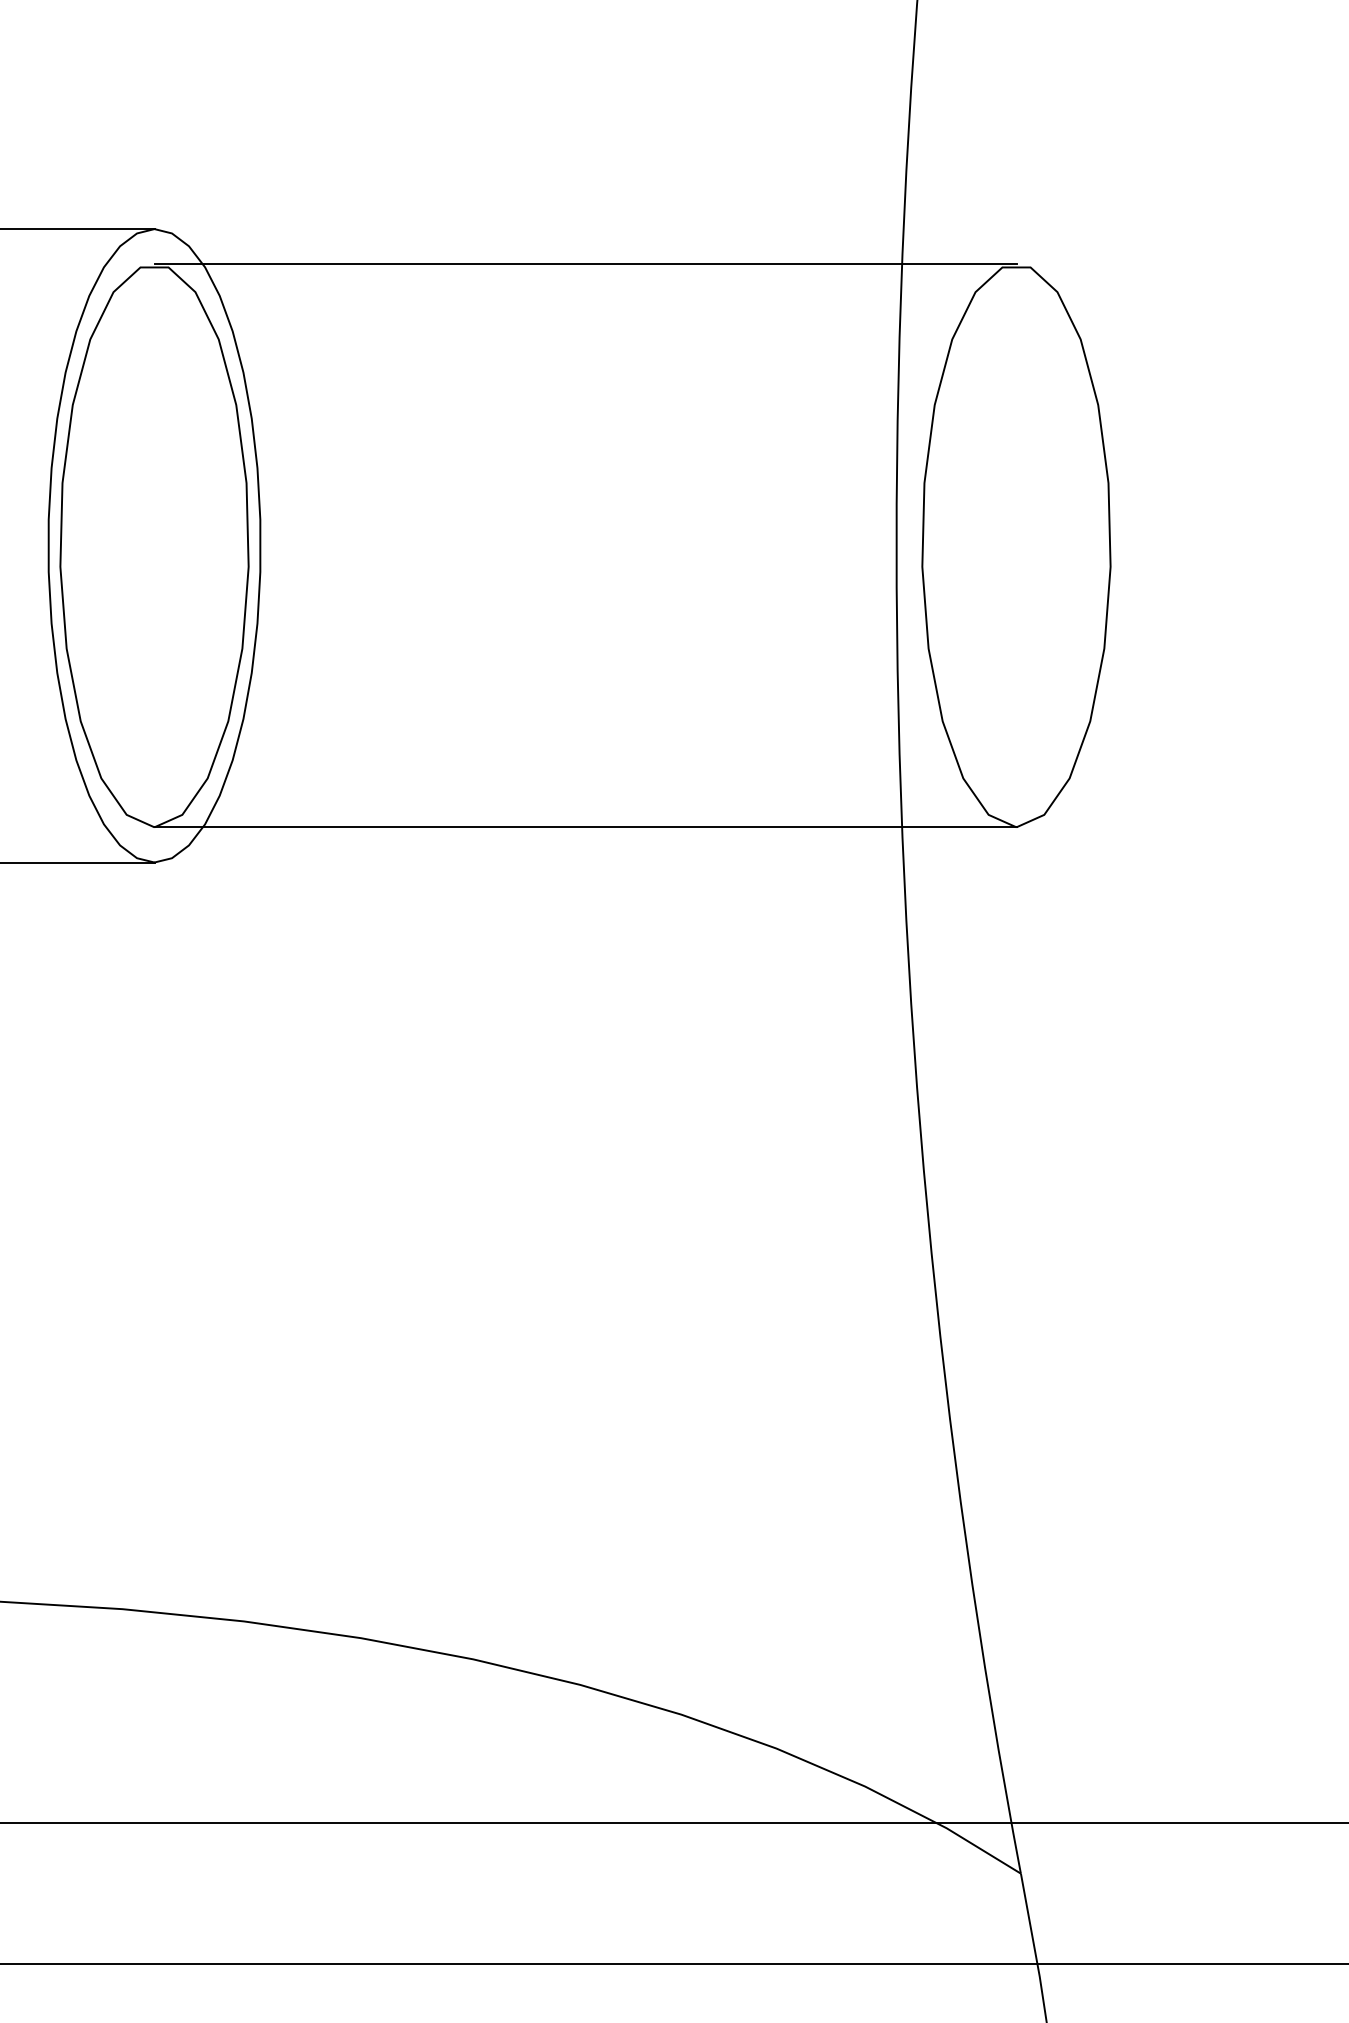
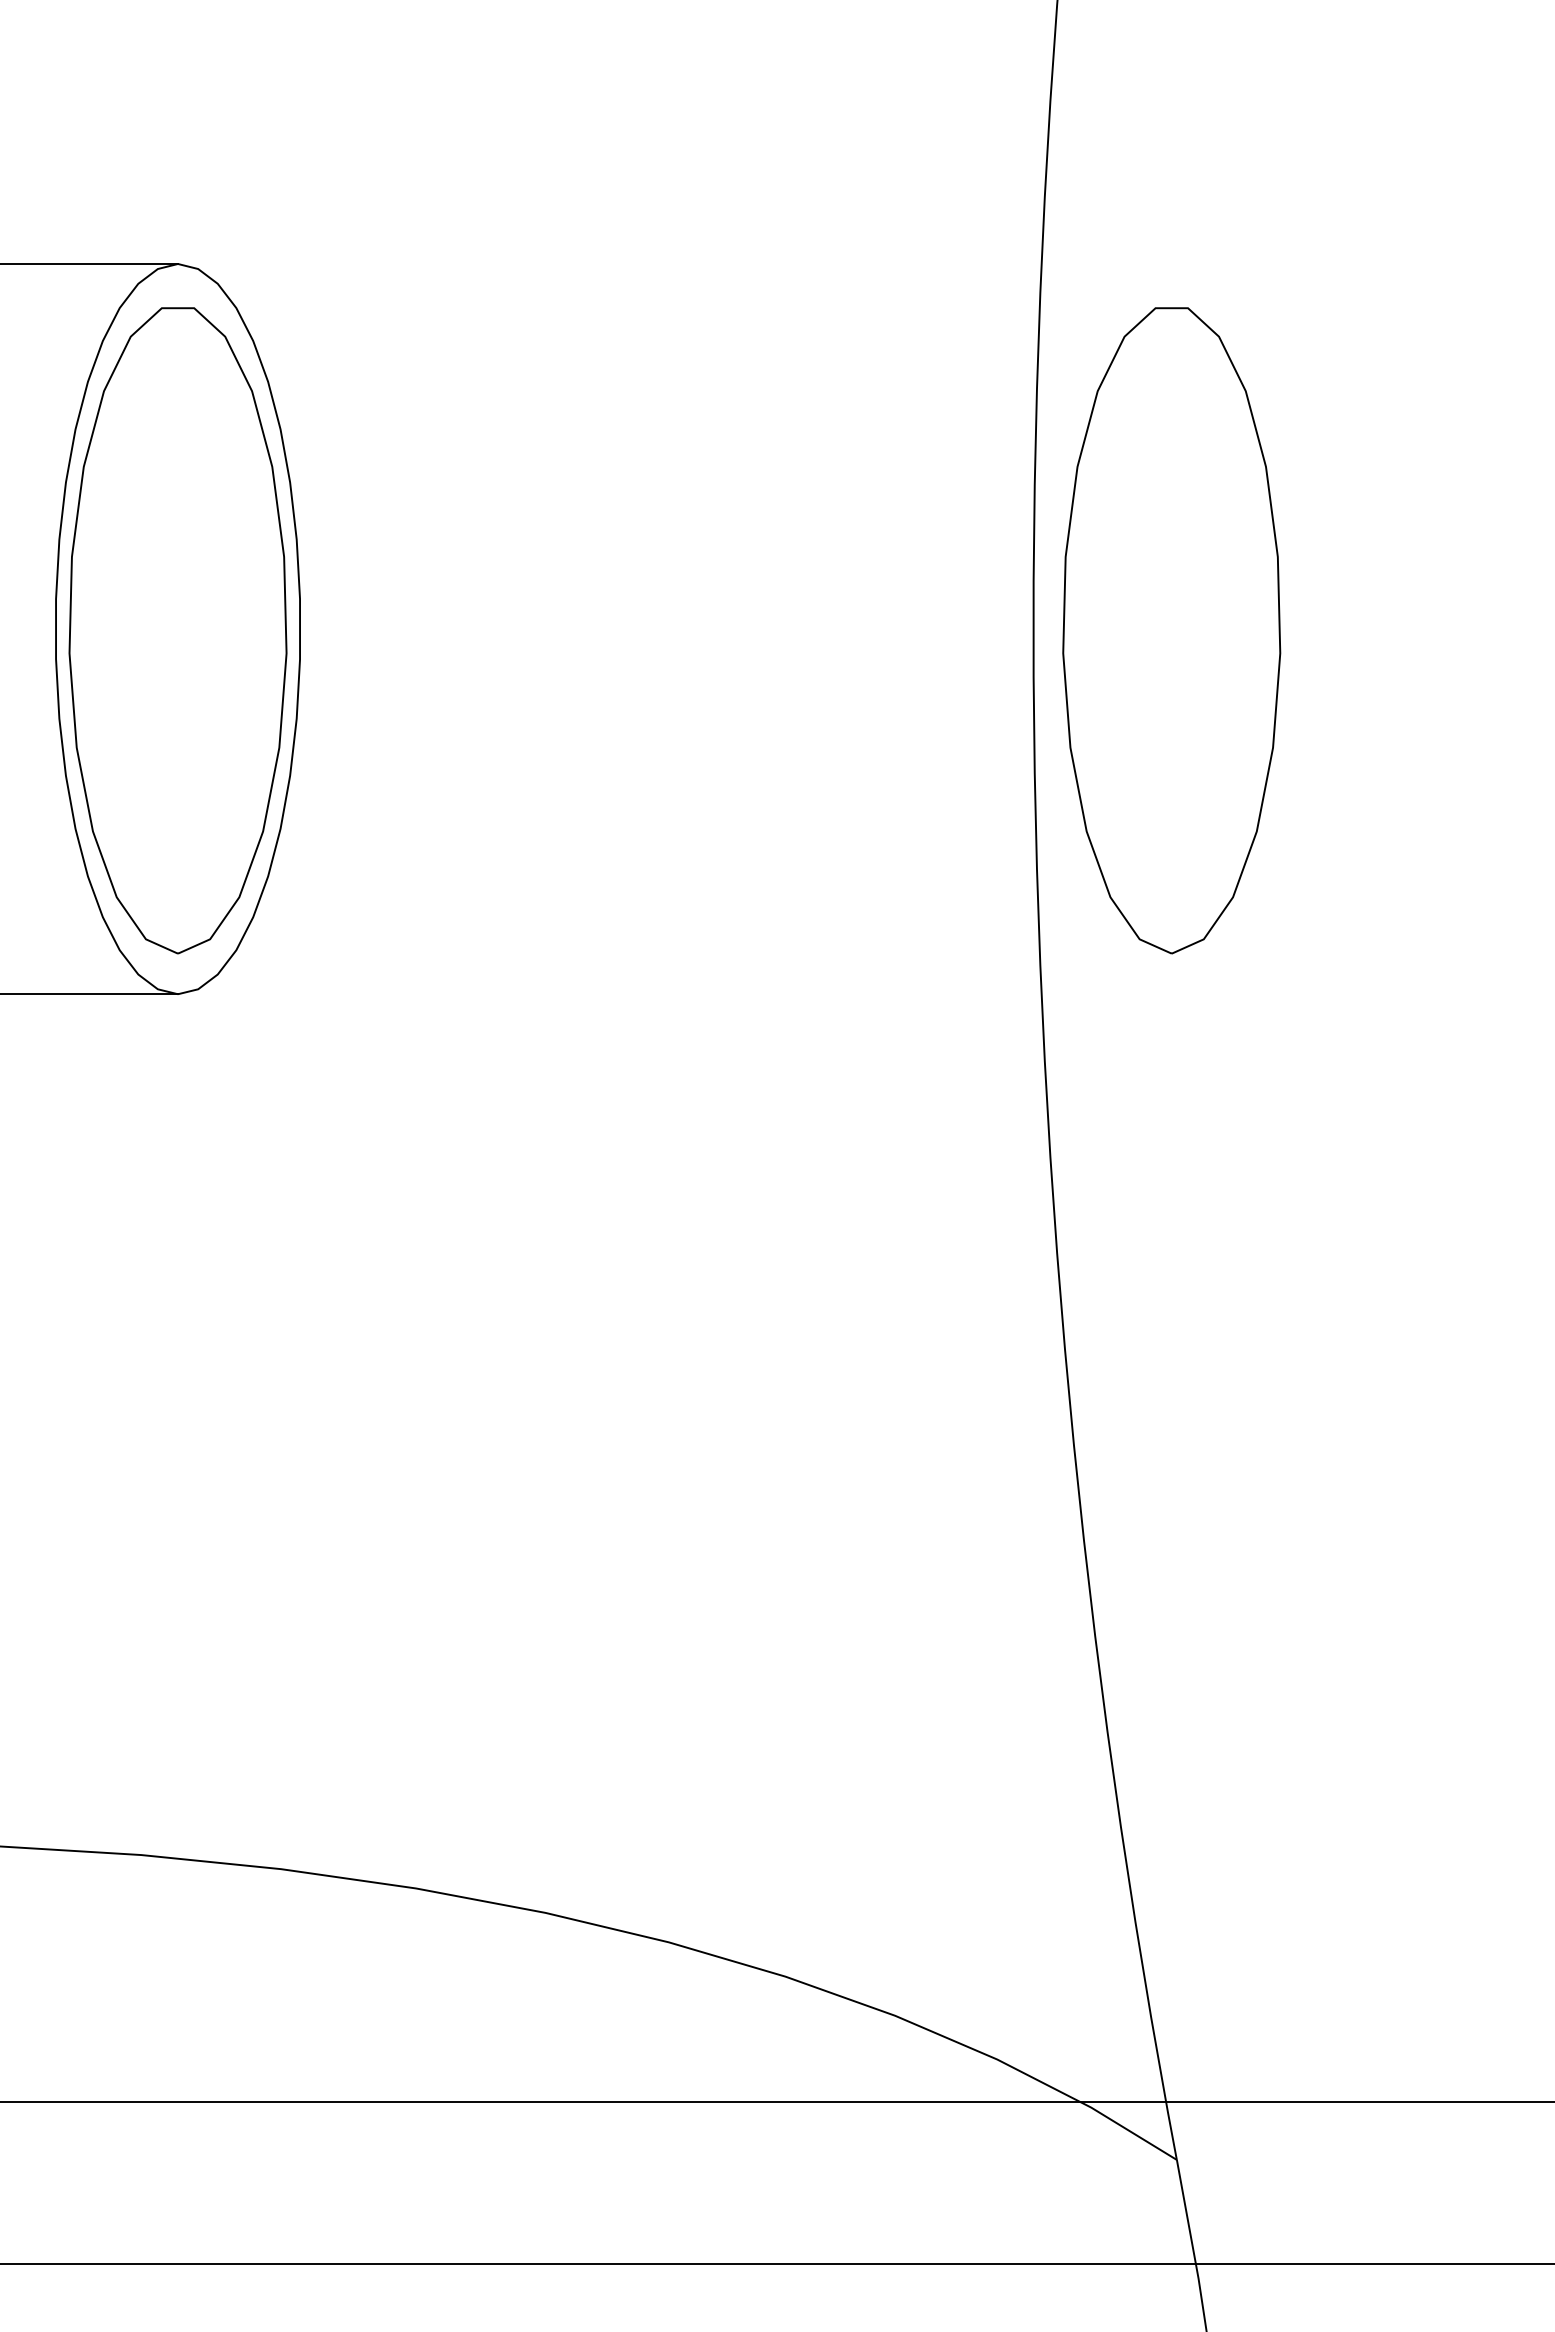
line: (585, 264) -> (674, 304), removed
line: (585, 827) -> (674, 953), removed

